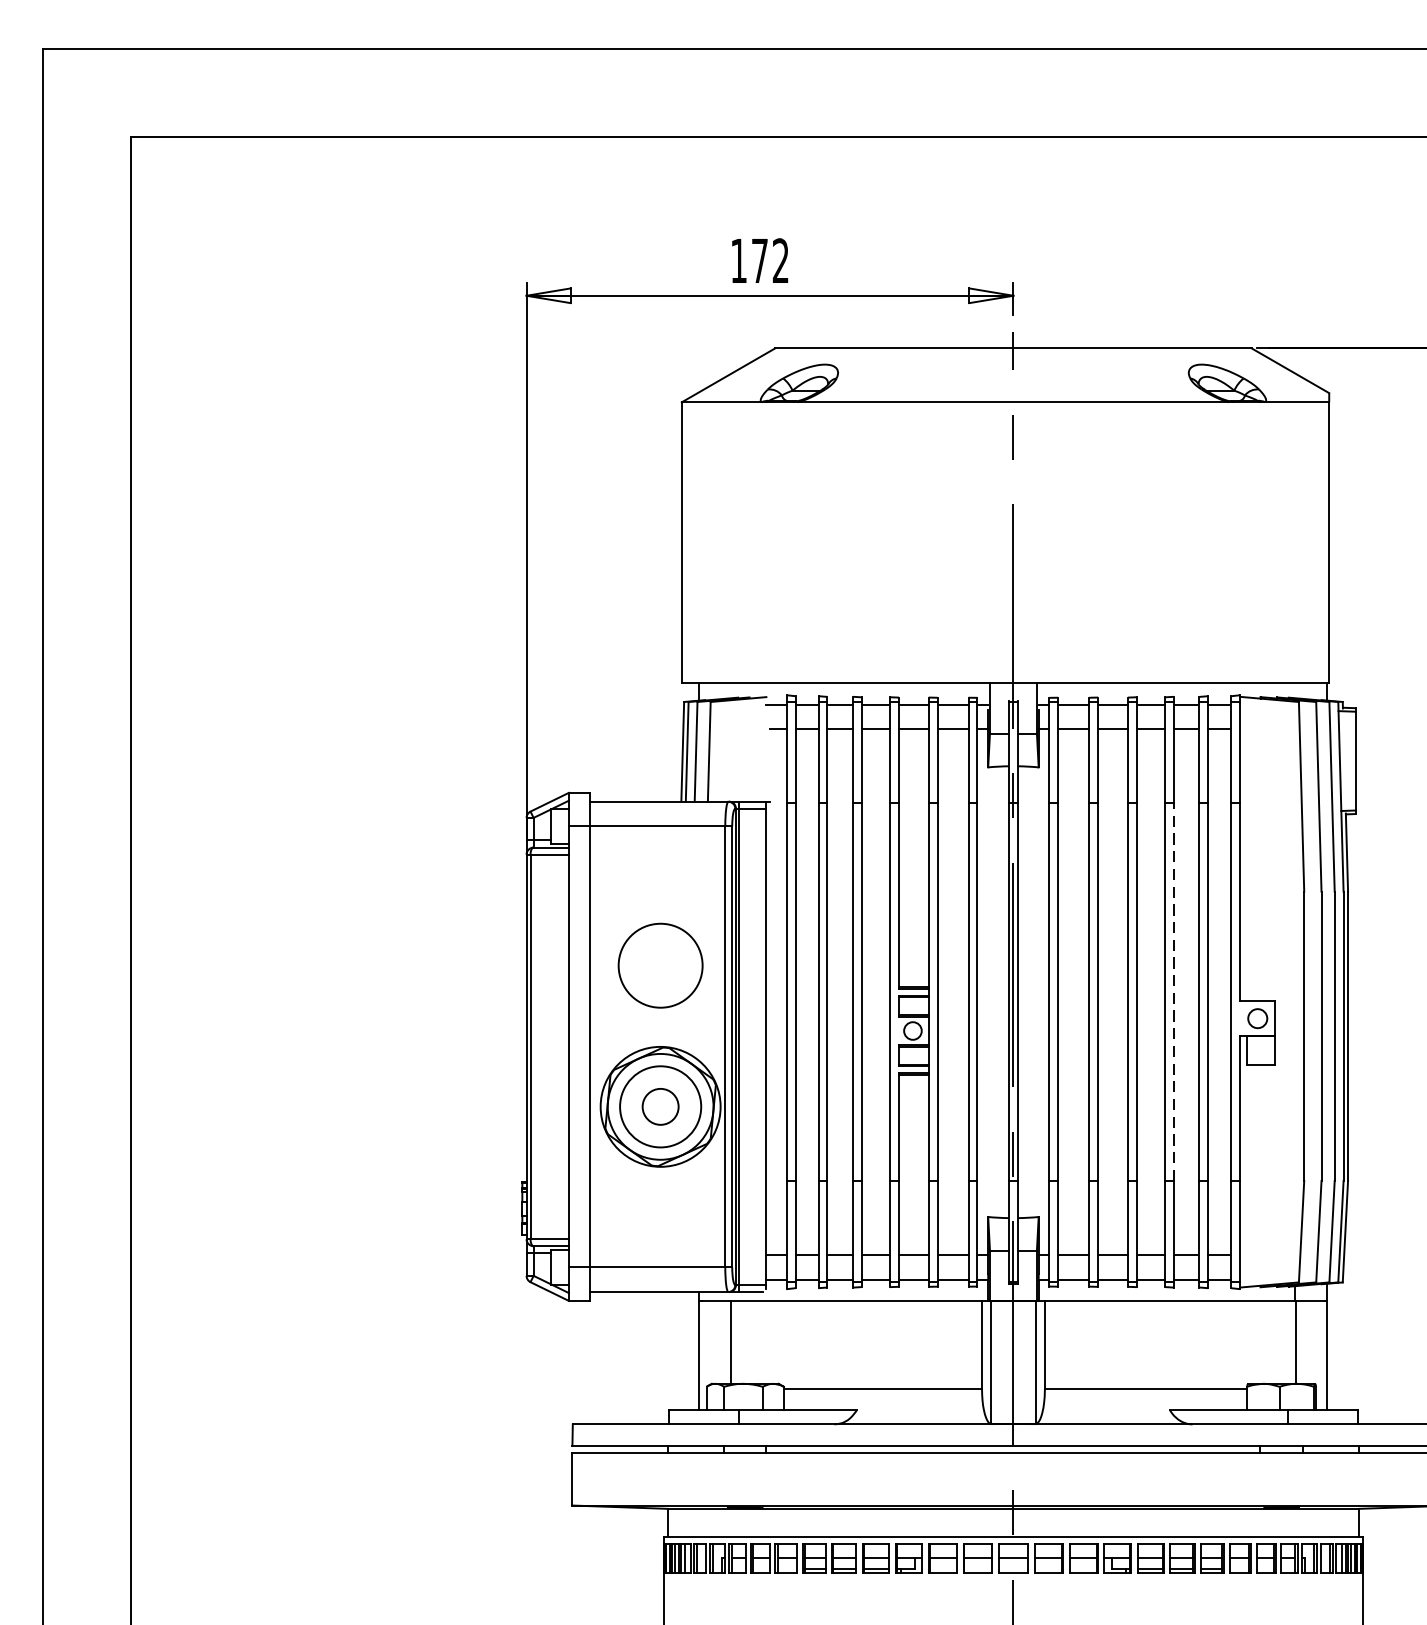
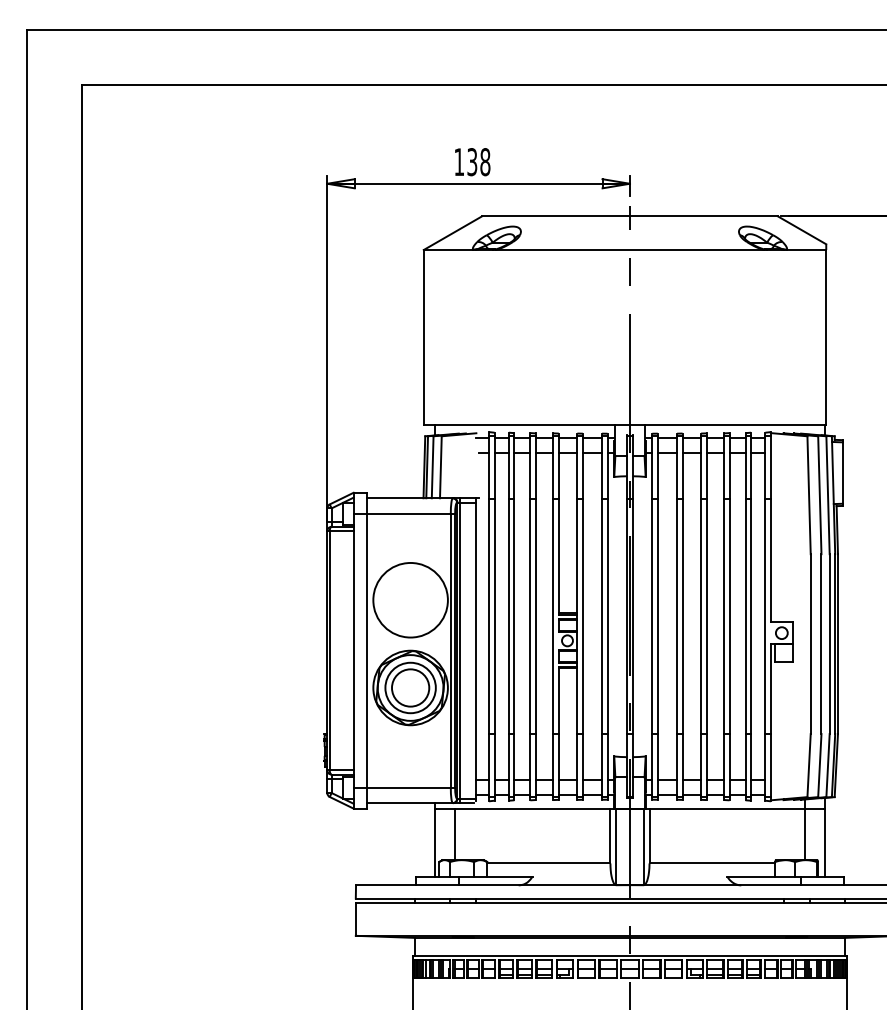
text: (769, 261) -> (478, 162), 172 -> 138
circle: (660, 964) -> (410, 599), size x1.43
line: (1173, 991) -> (729, 616), dashed -> solid
circle: (660, 1106) -> (410, 687), size x1.67

